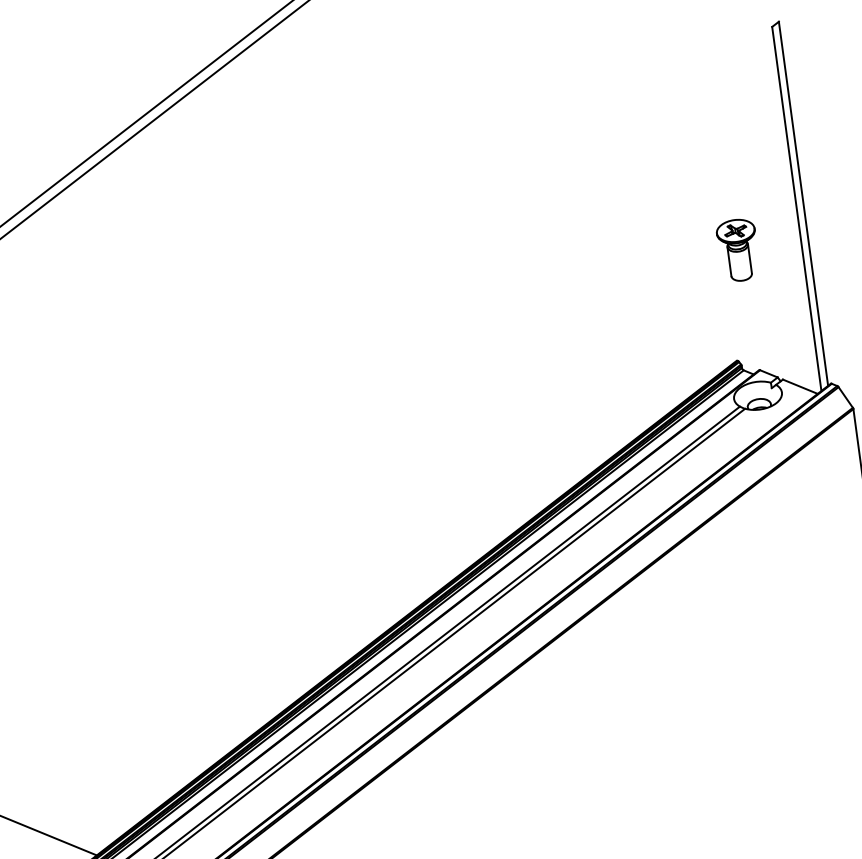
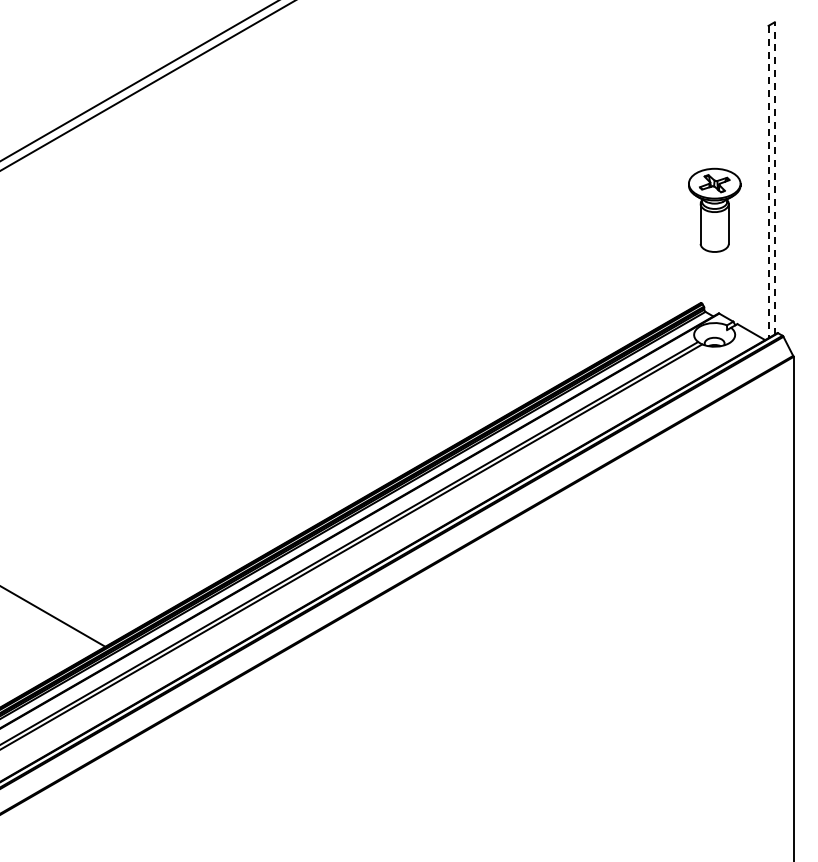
line: (802, 202) -> (774, 177), solid -> dashed
line: (796, 209) -> (768, 182), solid -> dashed
part: (738, 249) -> (714, 209), size x1.6

